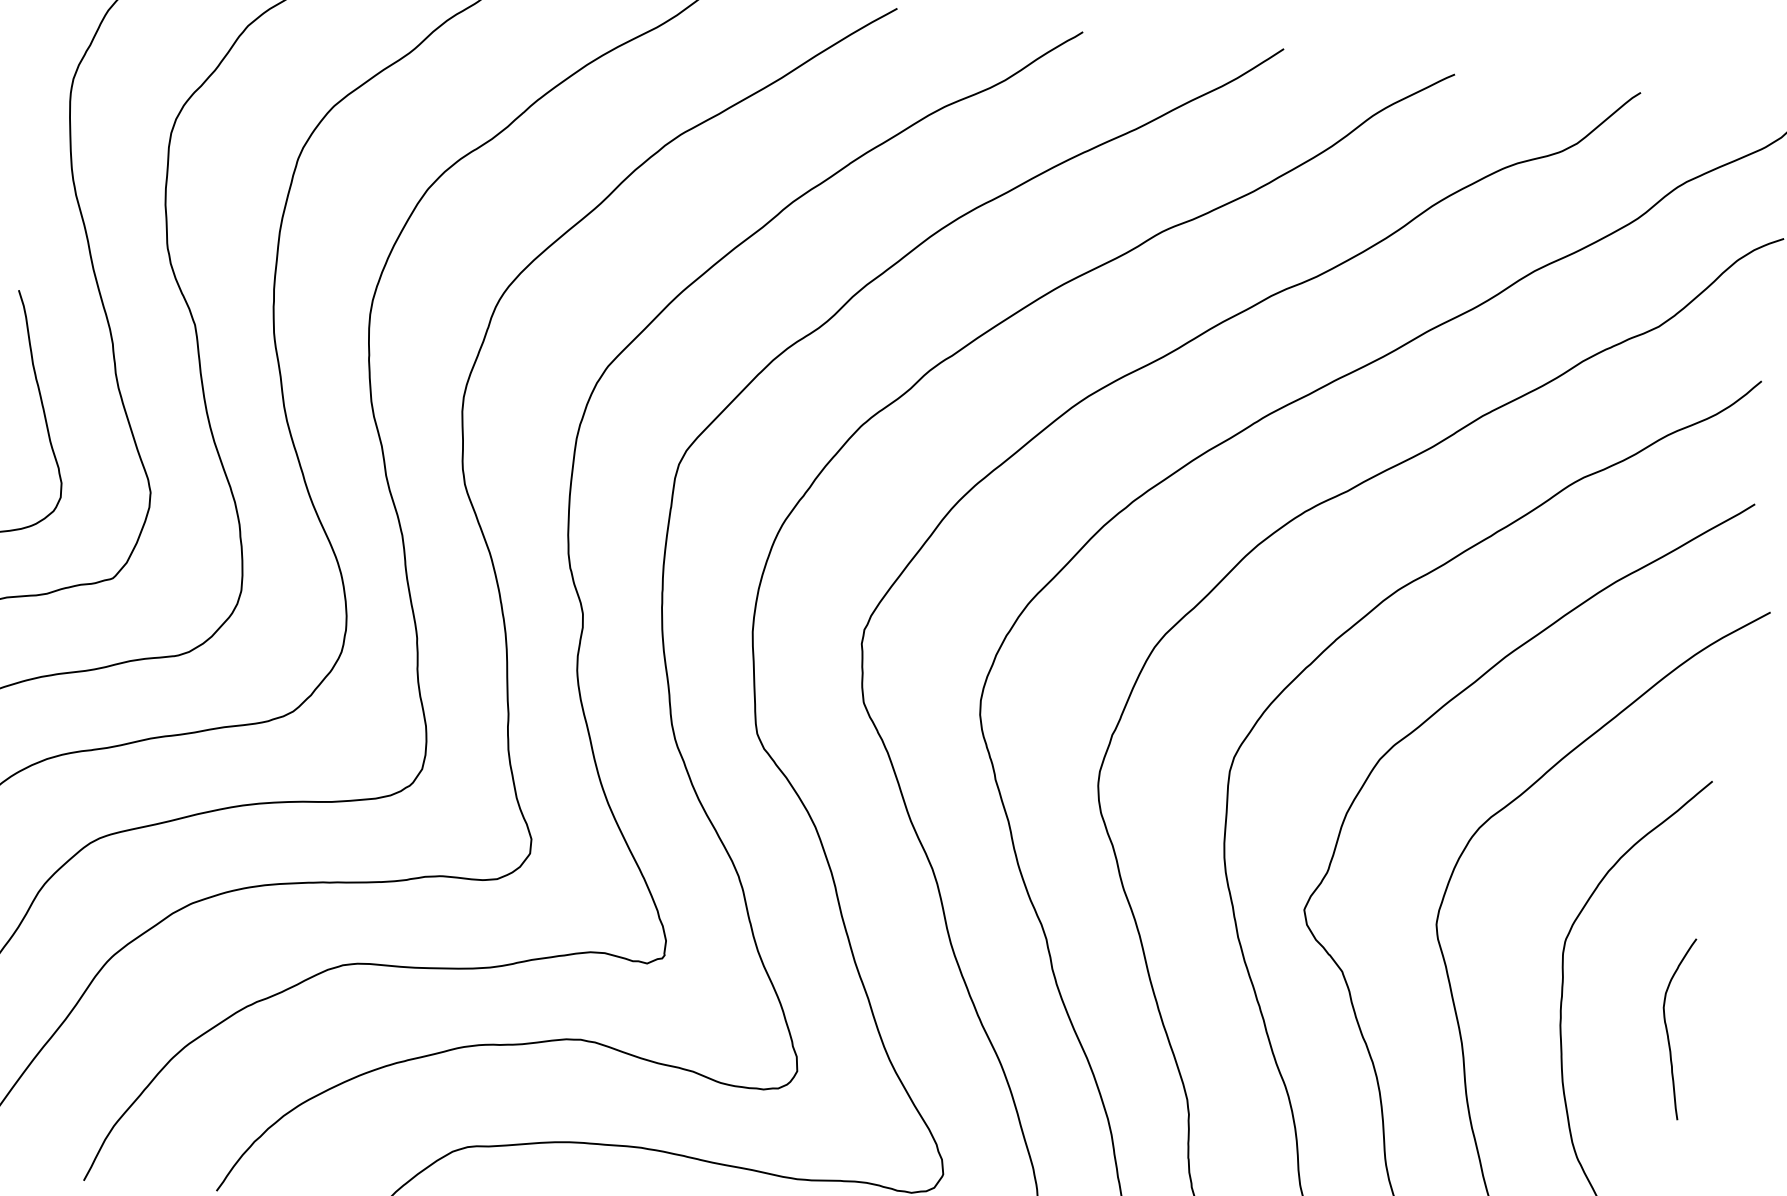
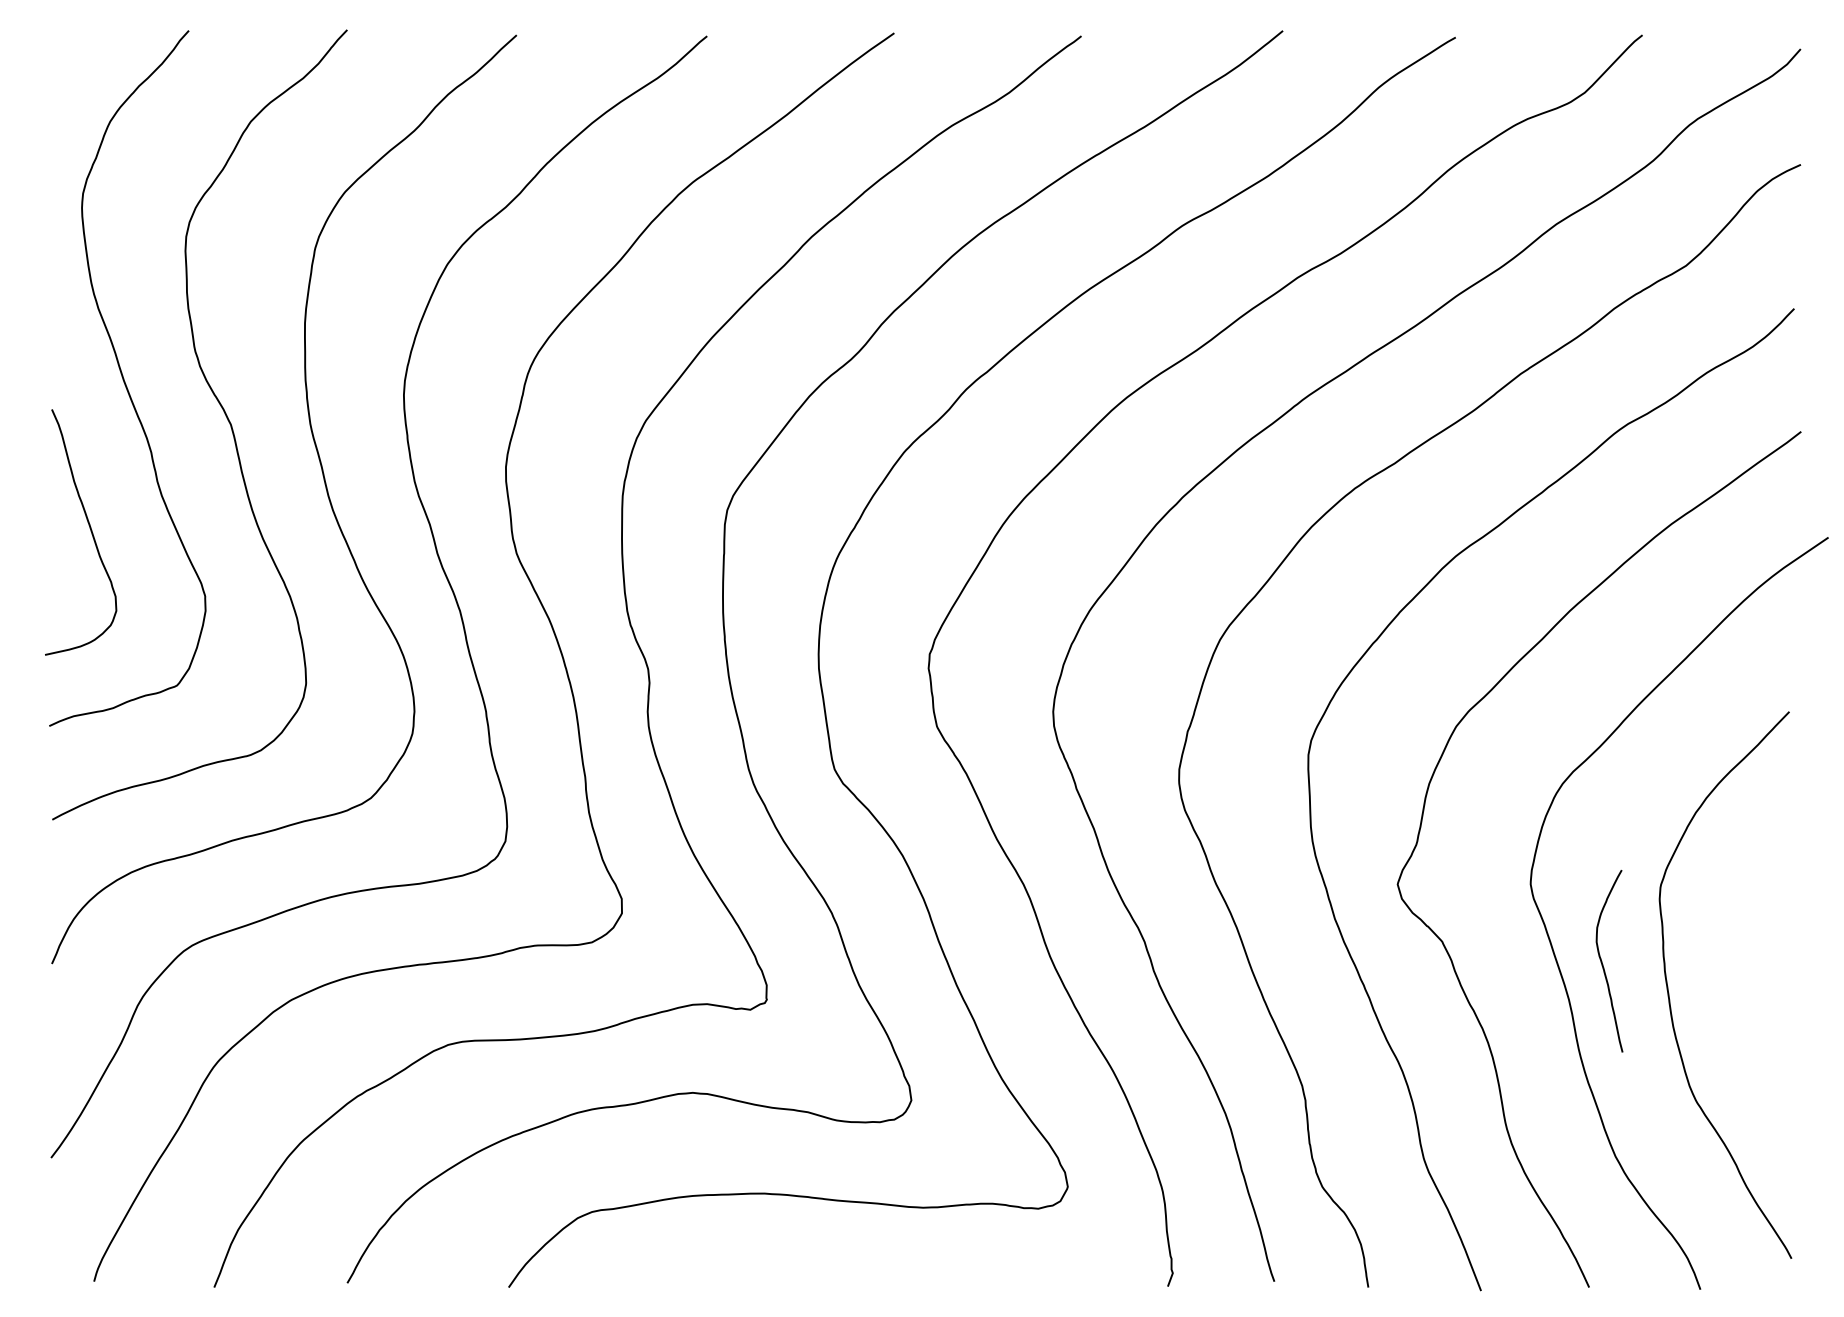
curve: (1668, 1030) -> (1603, 964), moved

